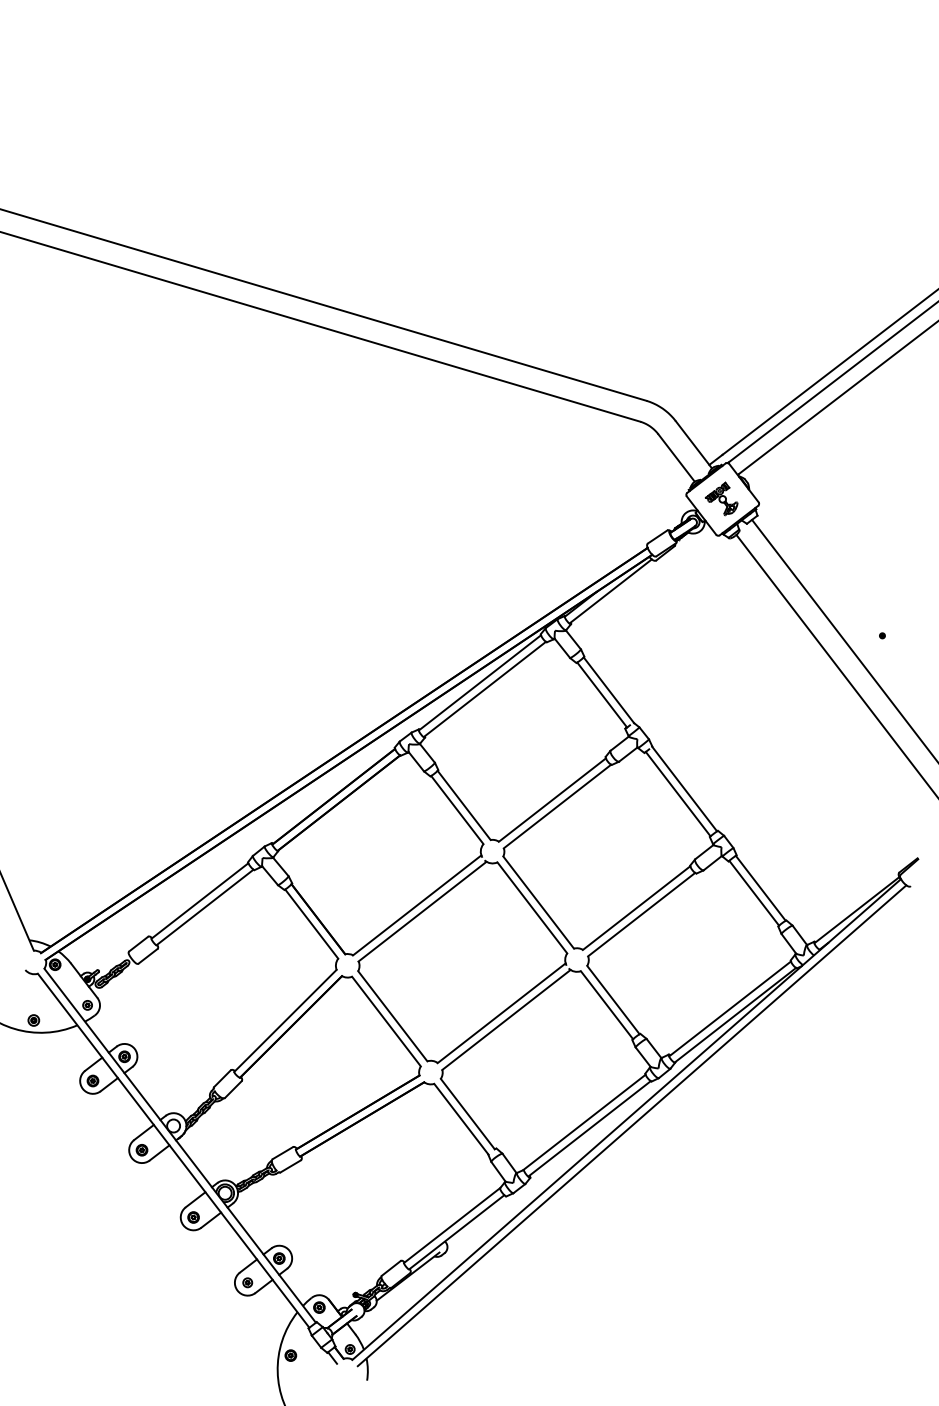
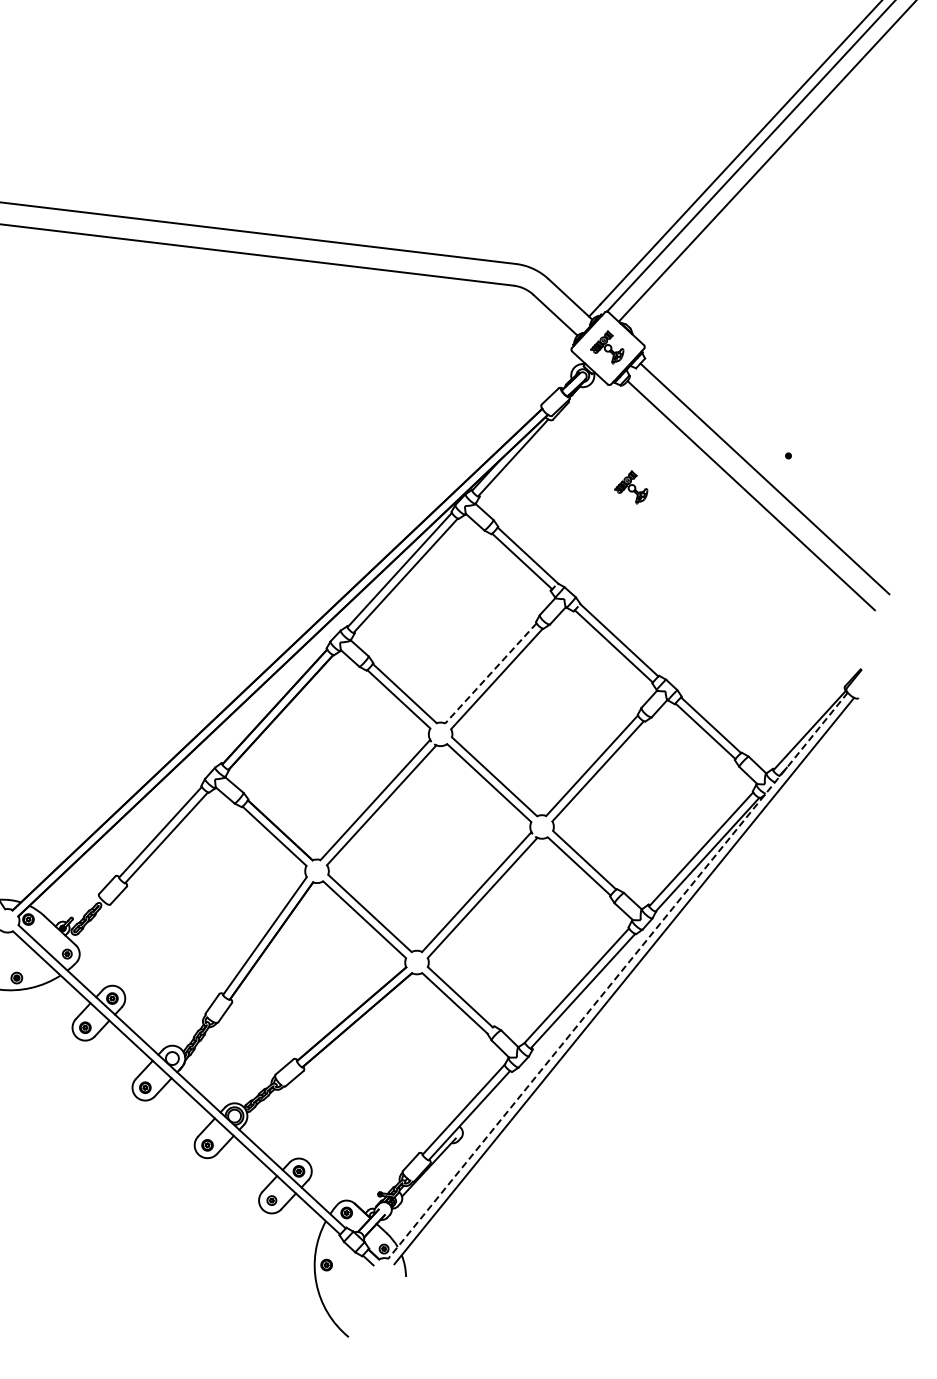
part: (721, 640) -> (630, 487), added
line: (552, 800) -> (491, 673), solid -> dashed
line: (626, 1119) -> (617, 975), solid -> dashed

